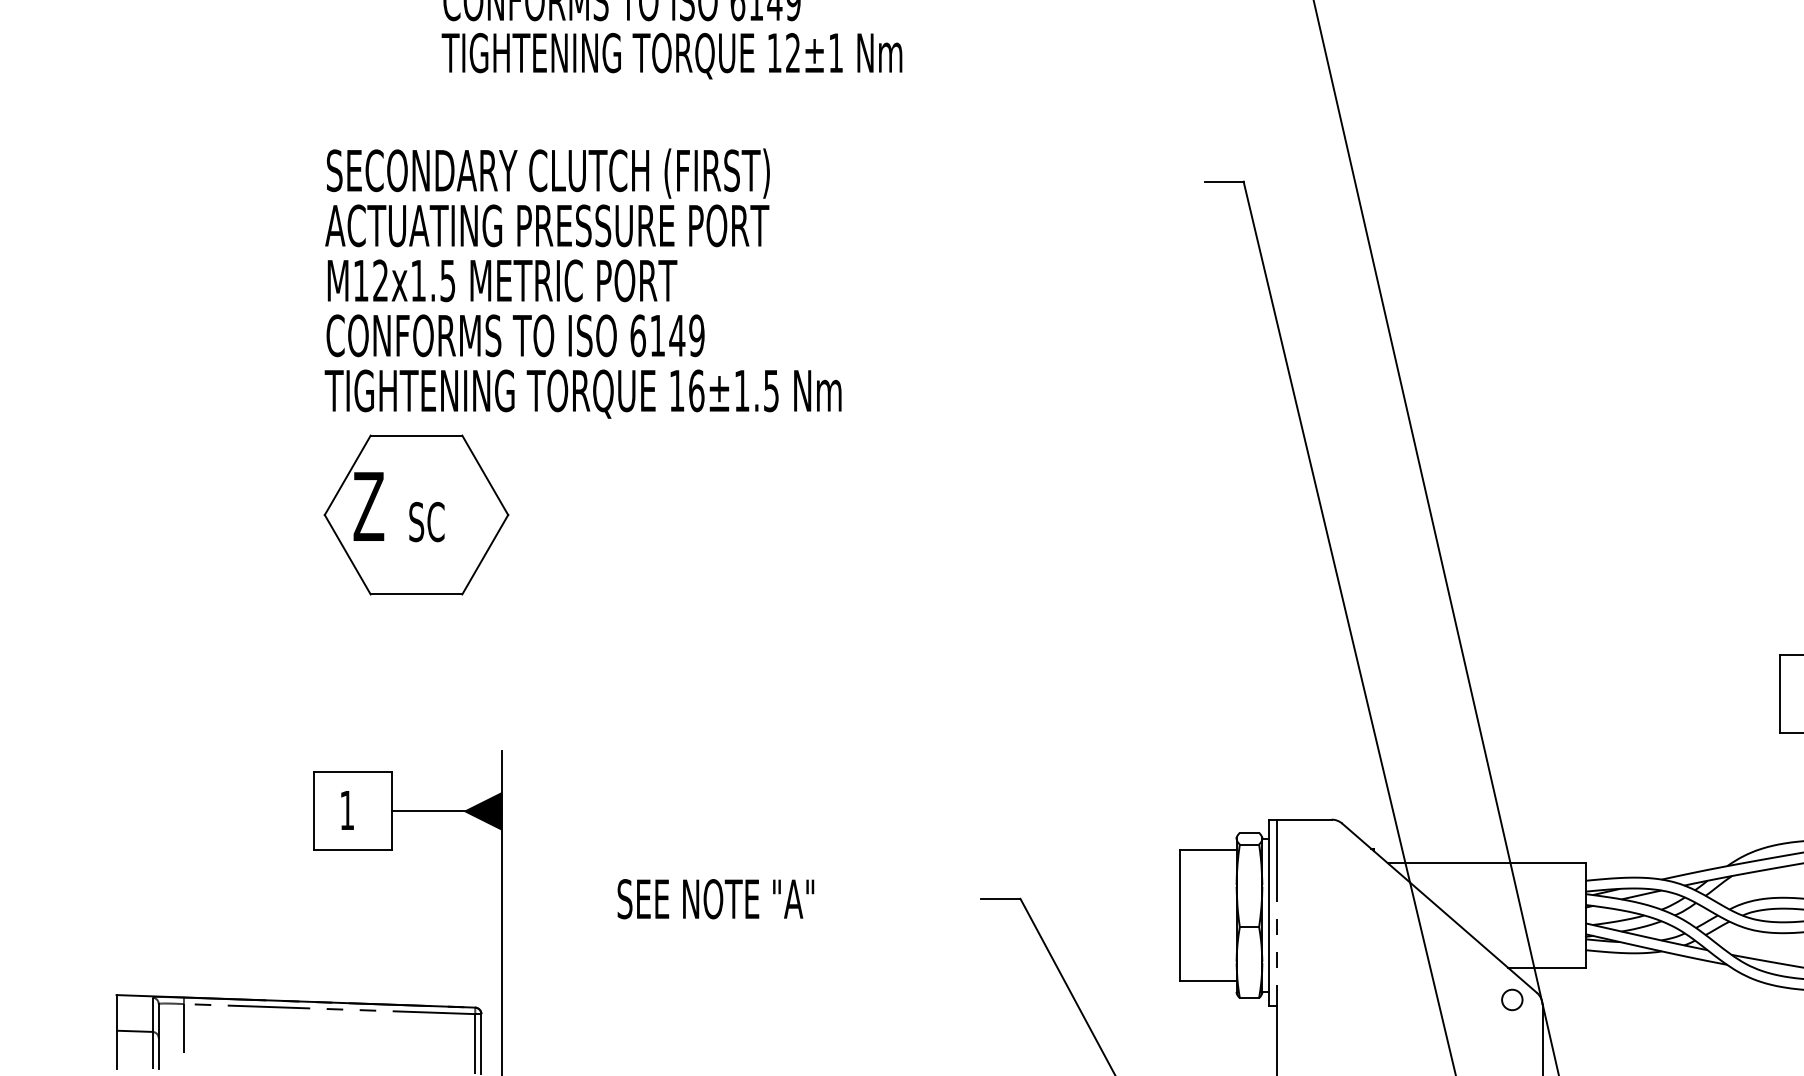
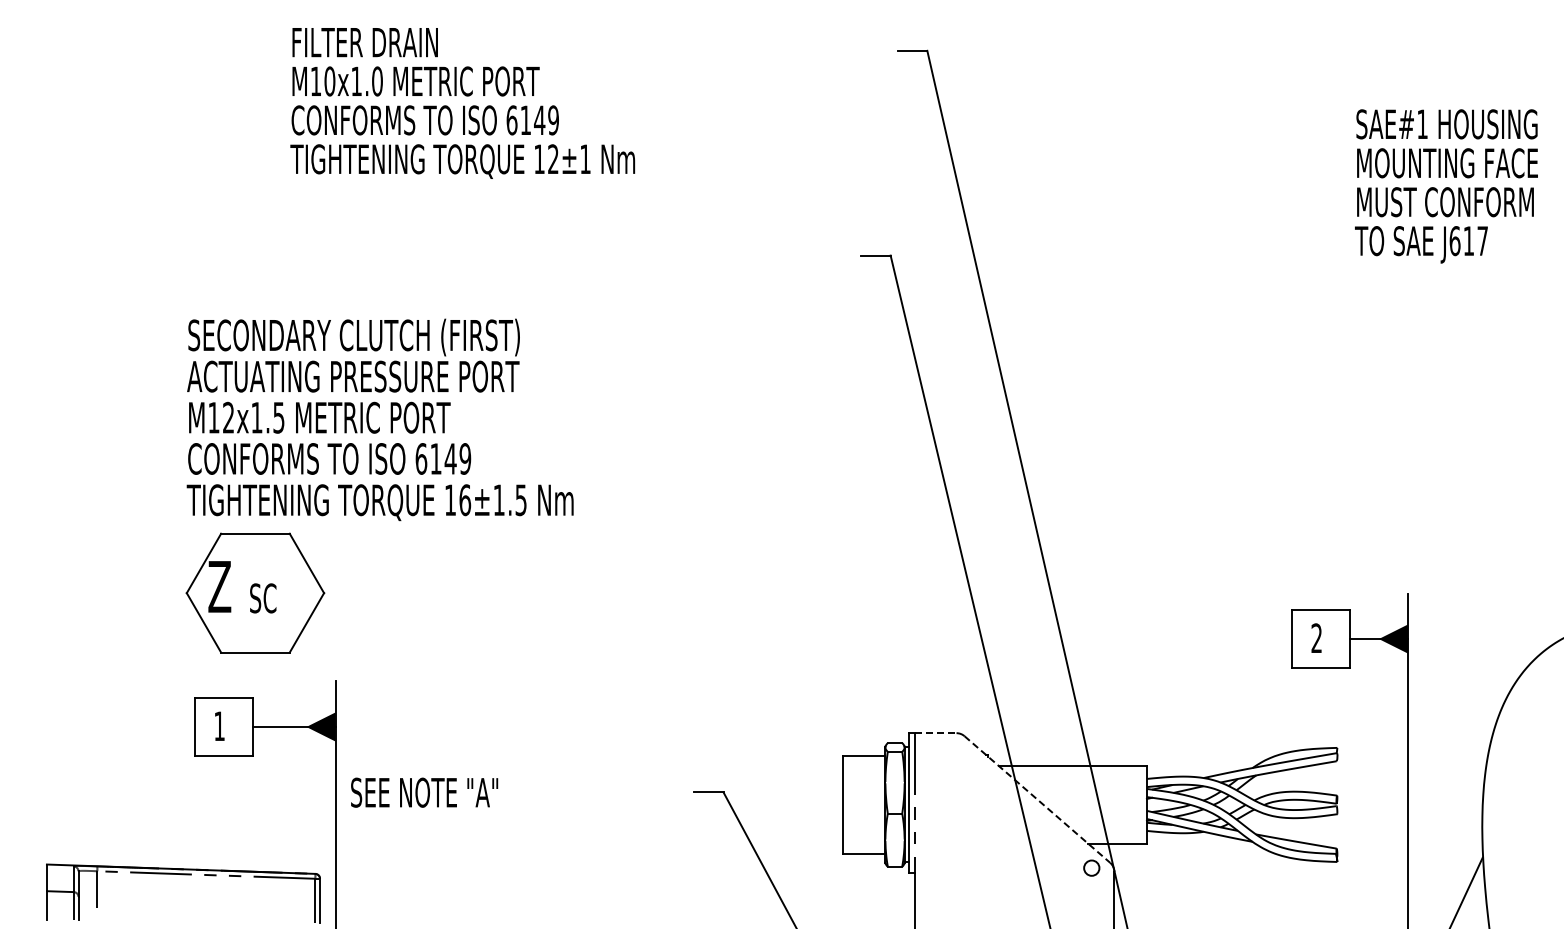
part: (582, 371) -> (379, 485), moved
line: (1303, 820) -> (935, 733), solid -> dashed
text: (715, 898) -> (424, 792), moved
line: (1439, 908) -> (1037, 799), solid -> dashed

